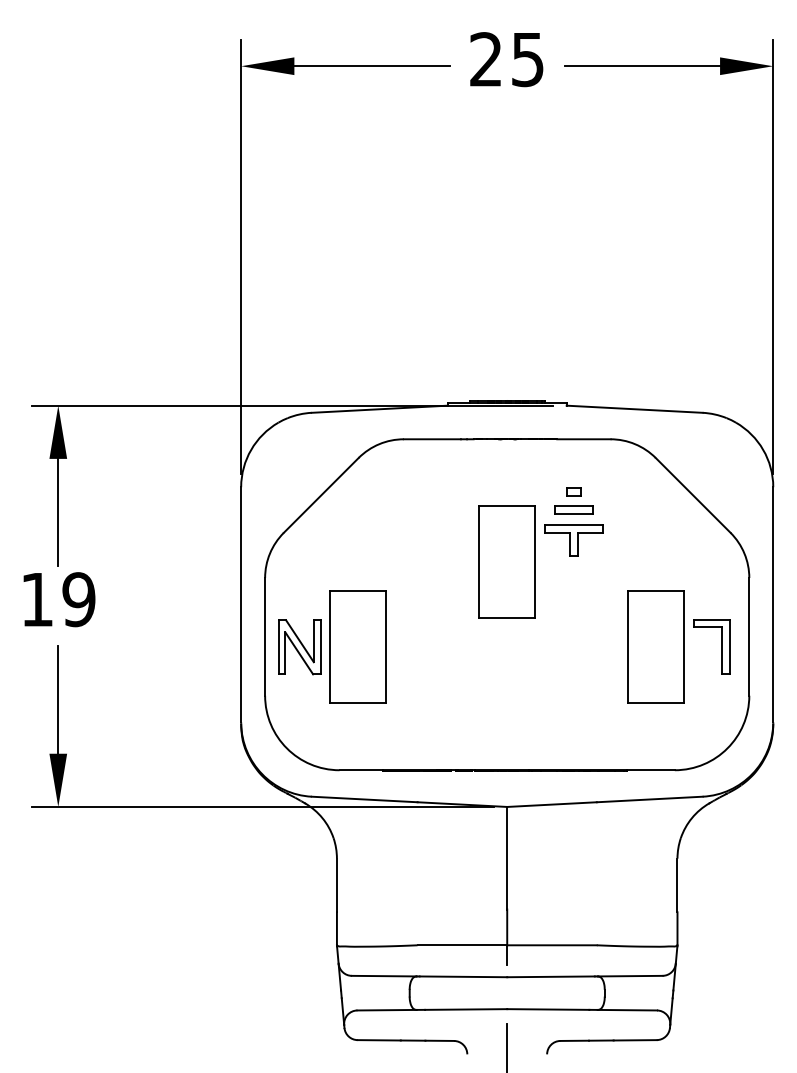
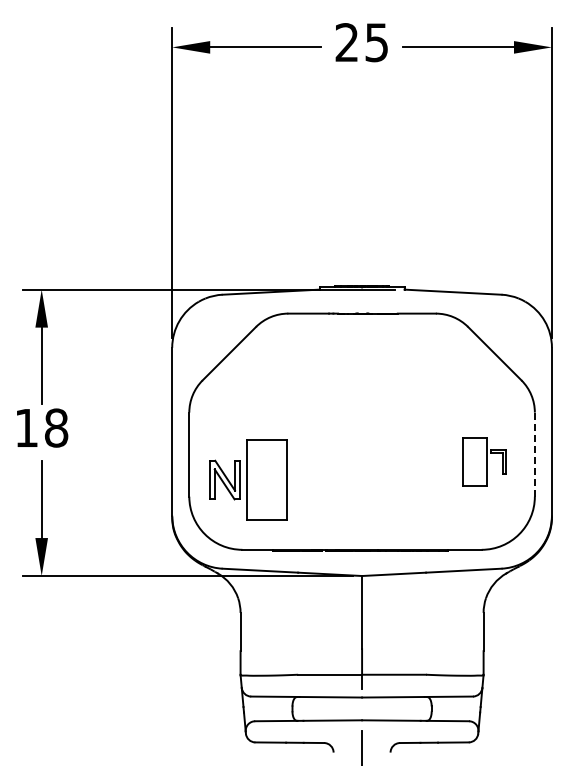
part: (541, 552) -> (386, 394), removed
text: (79, 598) -> (56, 427), 19 -> 18
line: (748, 636) -> (534, 454), solid -> dashed
part: (332, 646) -> (248, 479), moved
part: (678, 646) -> (484, 461), size x0.6

